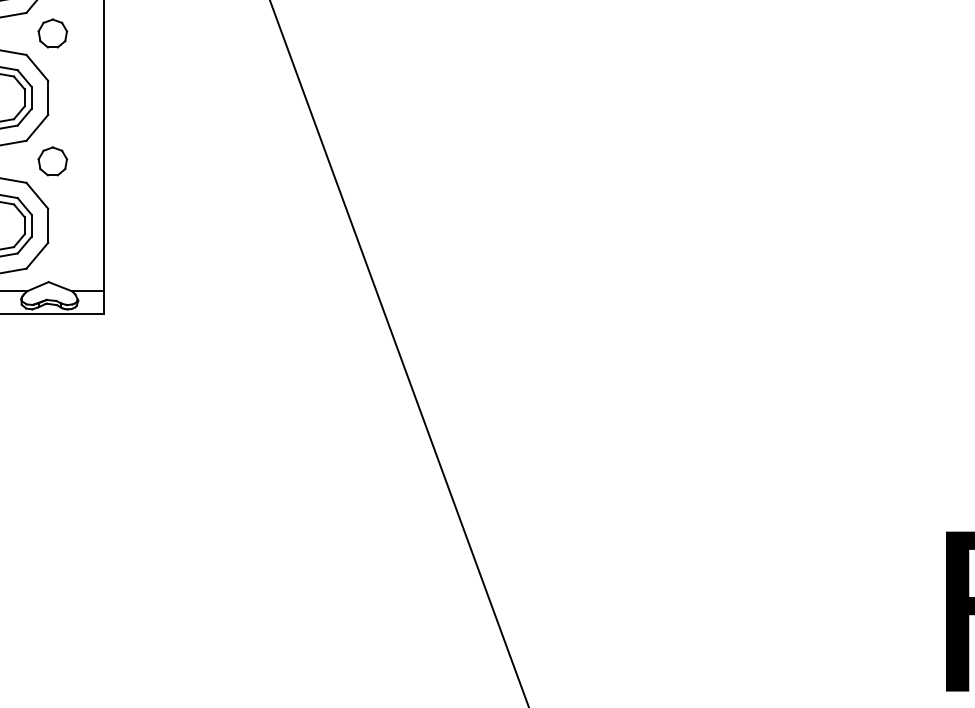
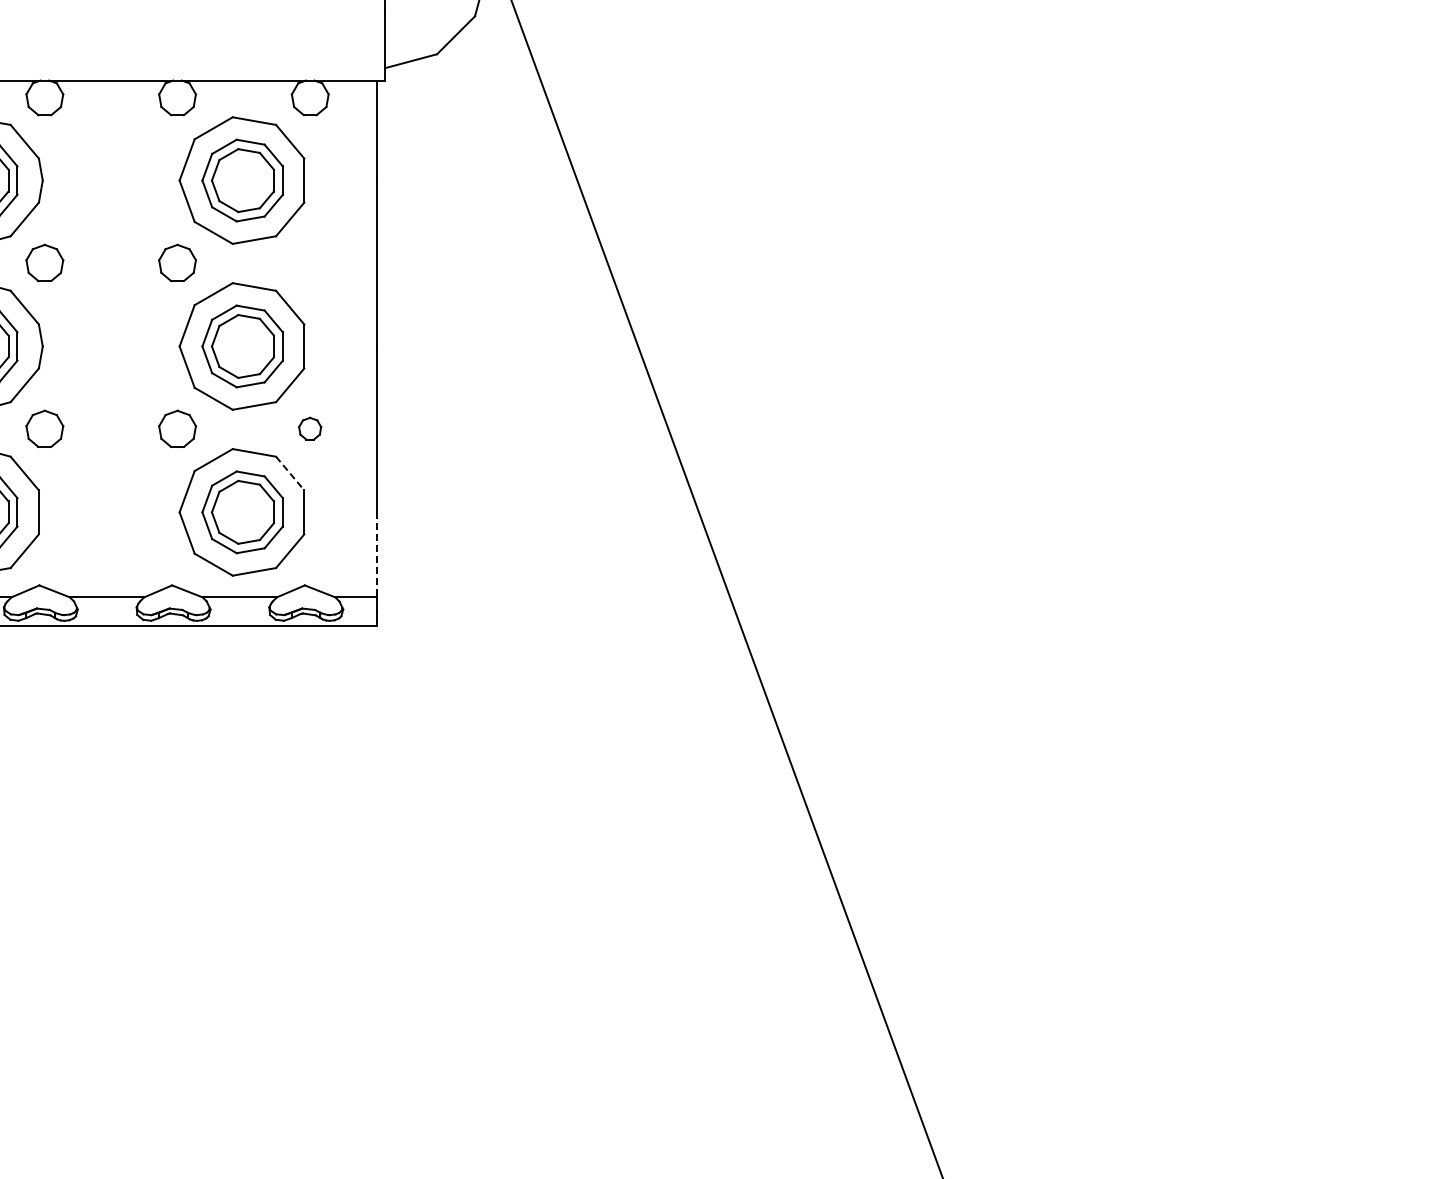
part: (52, 33) -> (309, 262), removed
part: (52, 161) -> (309, 428), size x0.6
line: (37, 195) -> (290, 473), solid -> dashed
line: (103, 258) -> (376, 554), solid -> dashed

